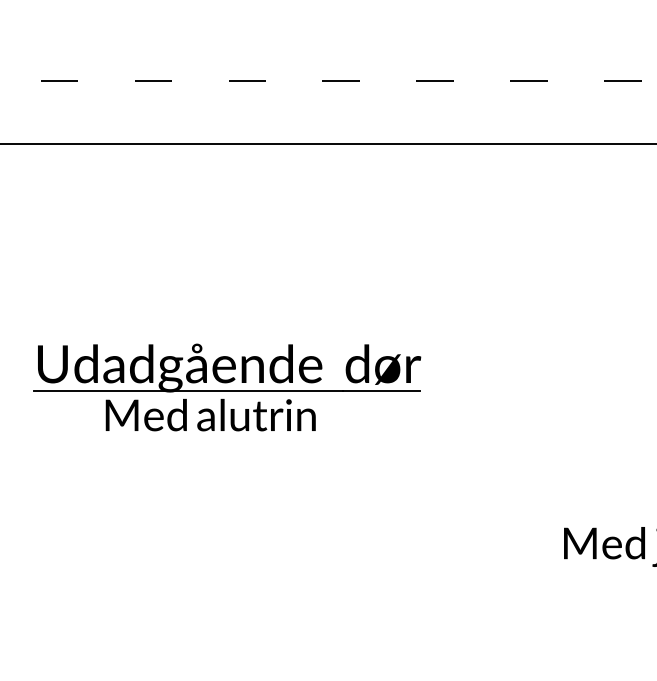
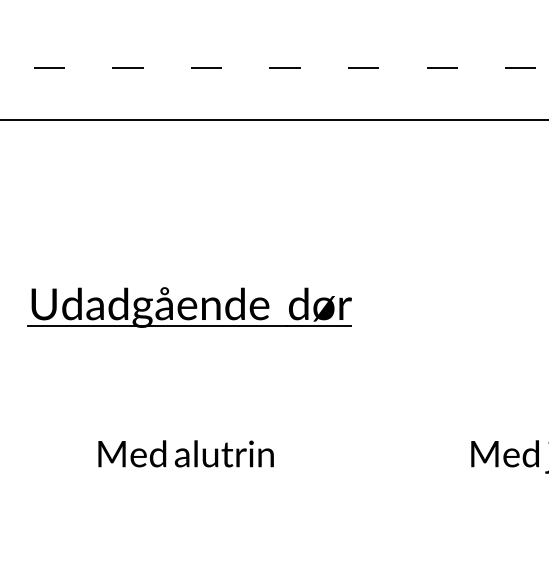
text: (210, 414) -> (185, 453), moved

